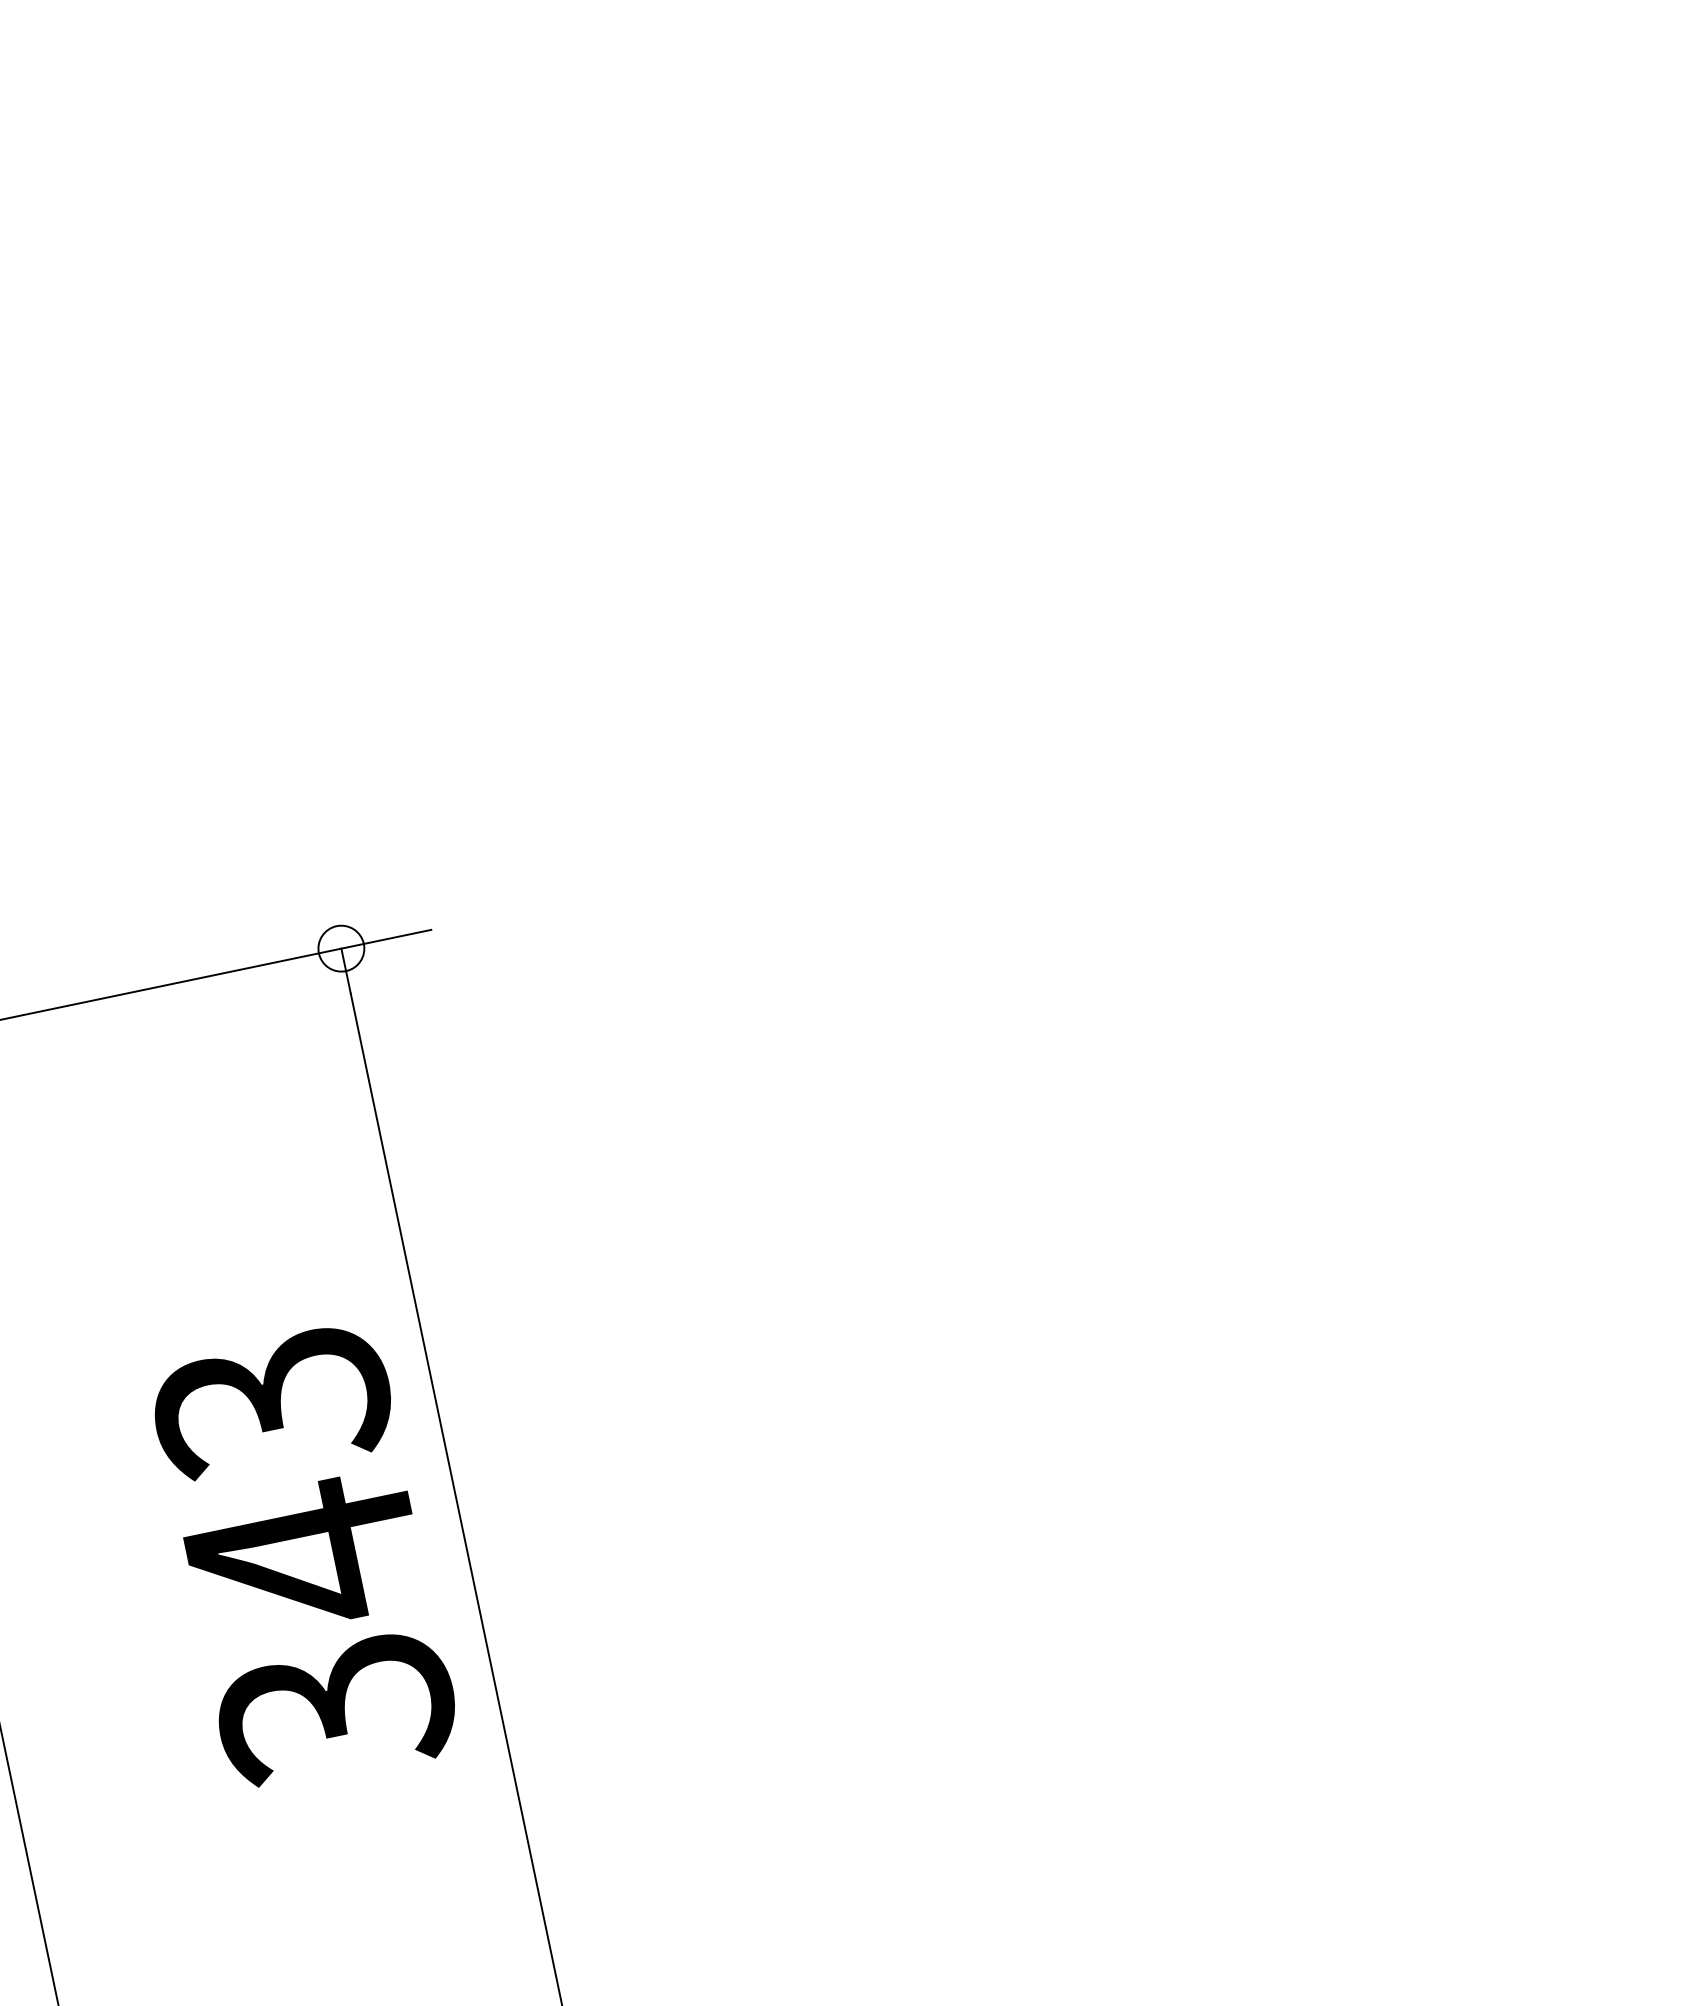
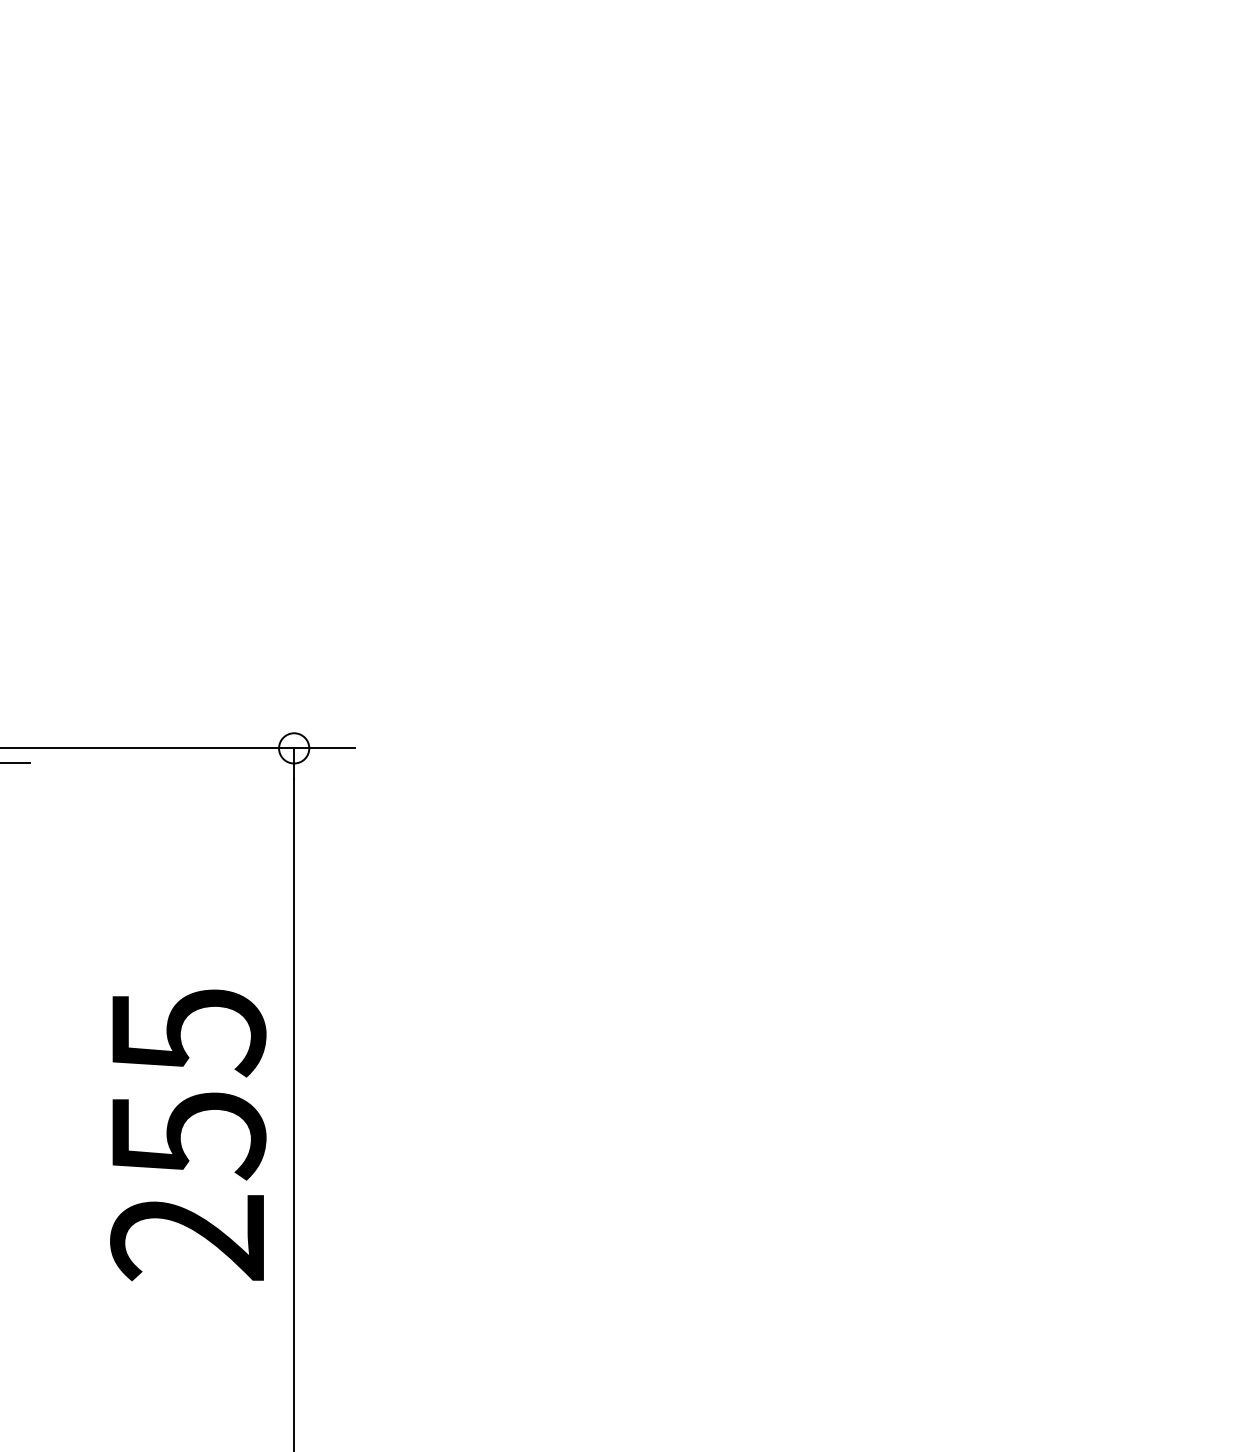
text: (304, 1558) -> (188, 1136), 343 -> 255

